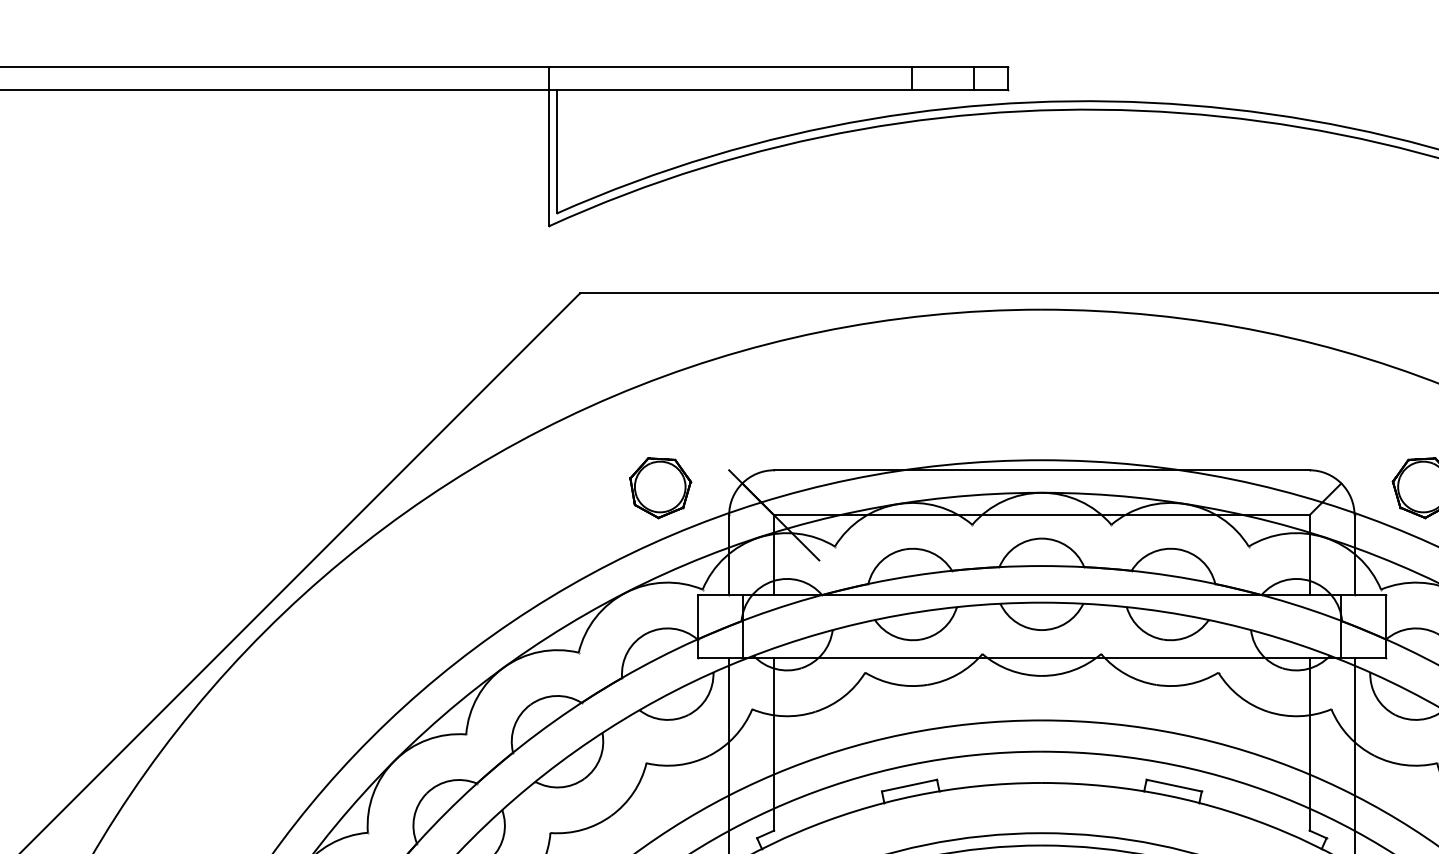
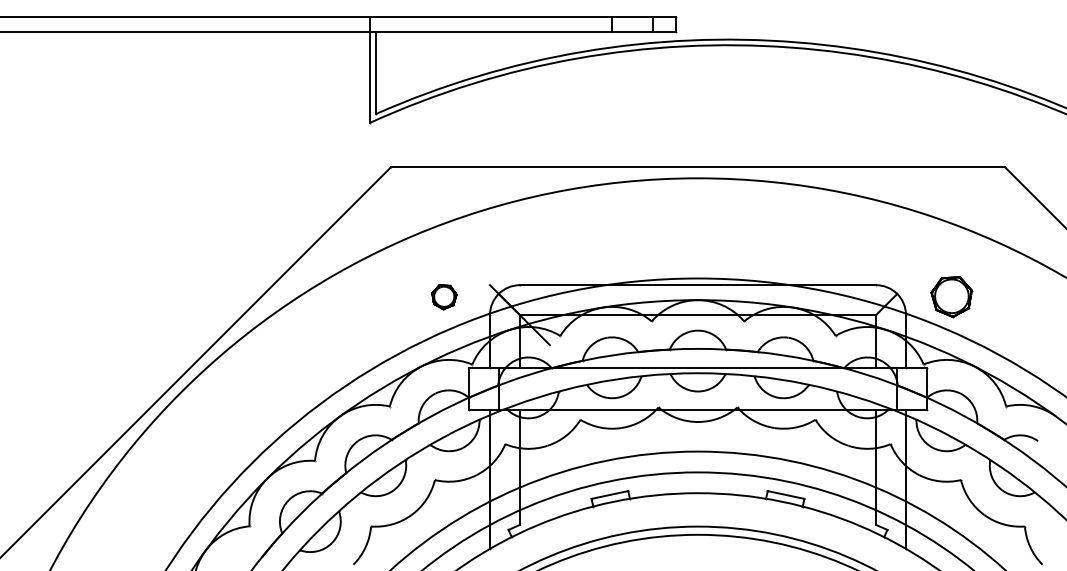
part: (660, 488) -> (444, 297), size x0.6

